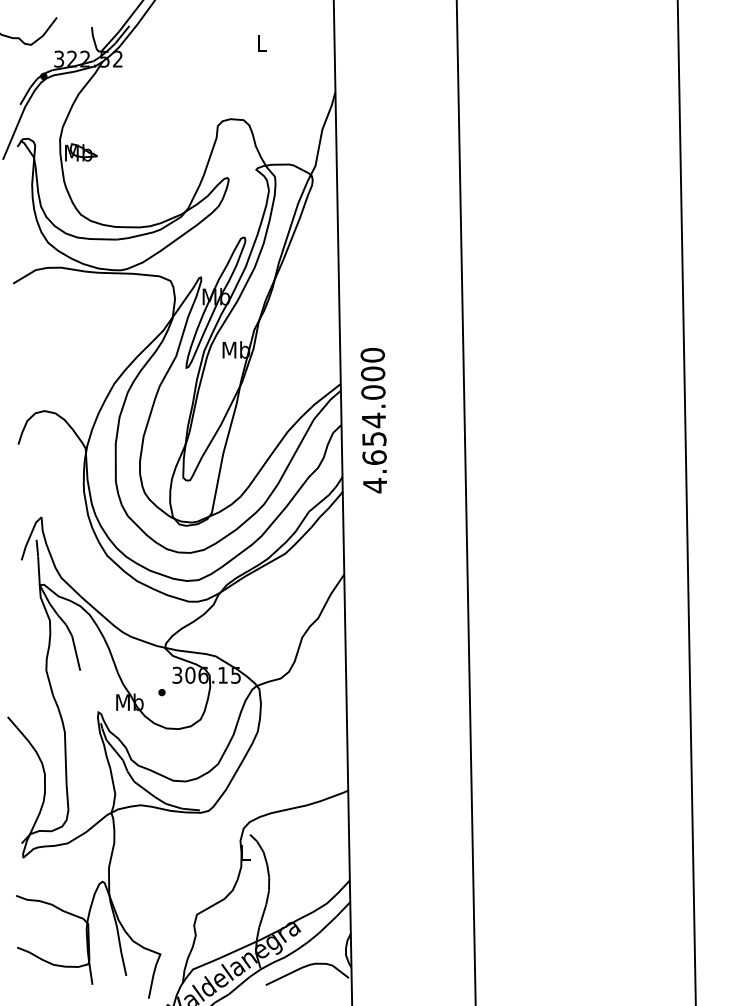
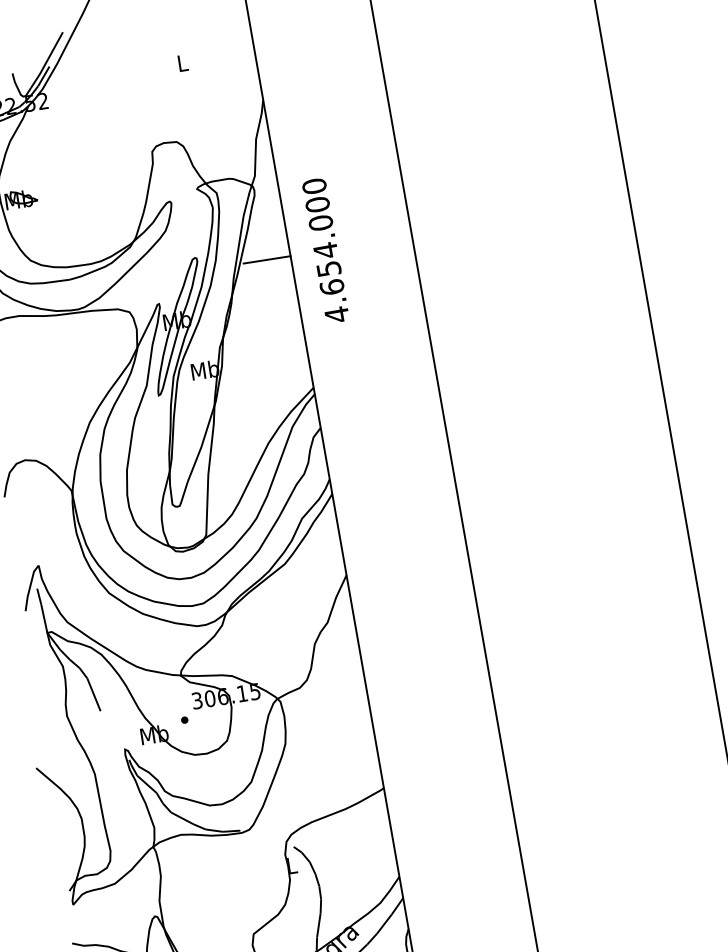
line: (314, 250) -> (267, 259), added
text: (373, 420) -> (325, 250), moved

